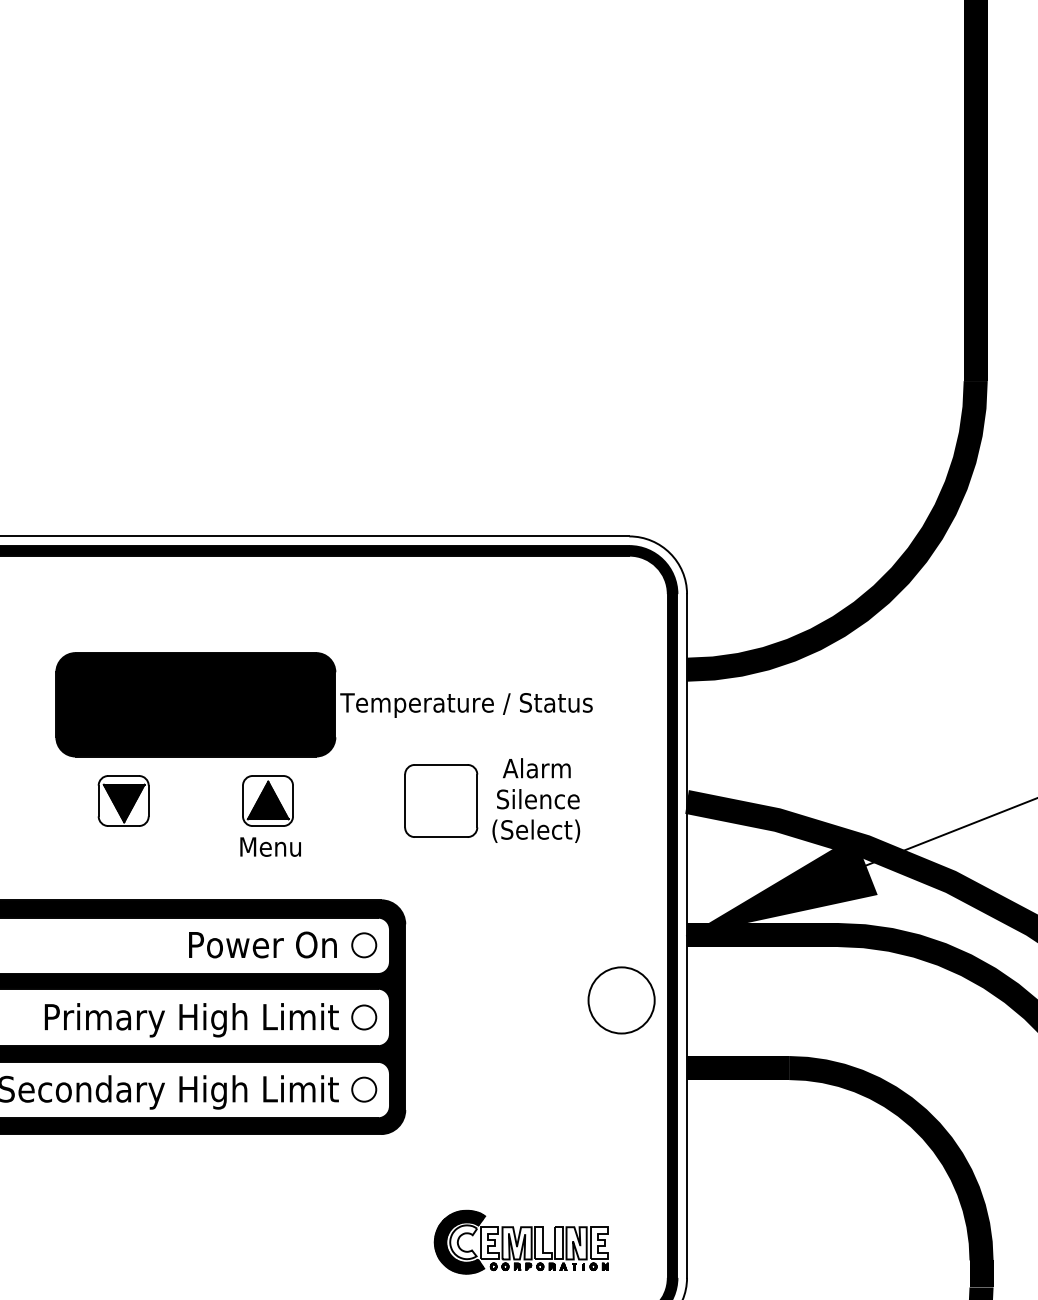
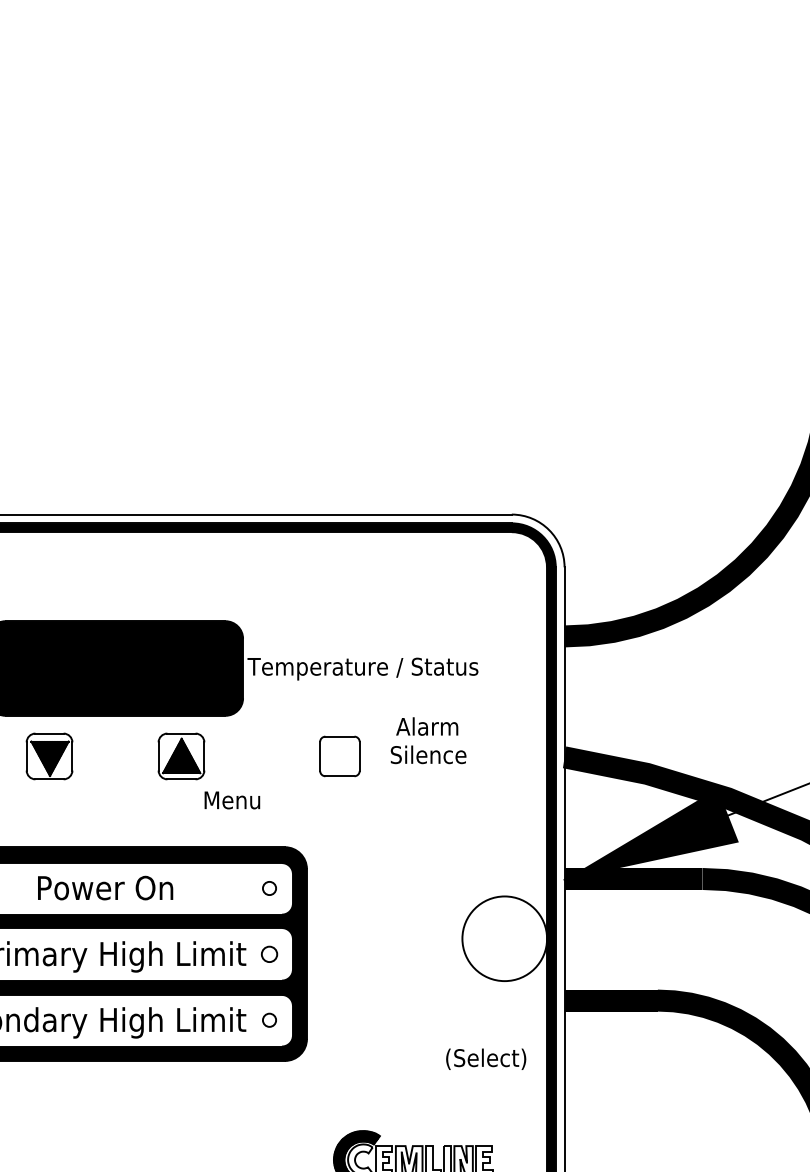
part: (441, 800) -> (340, 756), size x0.6
text: (536, 830) -> (486, 1058), moved
text: (270, 846) -> (232, 799), moved
text: (262, 944) -> (105, 887), moved
circle: (364, 945) -> (269, 888), size x0.6
circle: (621, 1000) -> (504, 938), size x1.4
circle: (364, 1017) -> (269, 954), size x0.7
circle: (364, 1089) -> (269, 1020), size x0.6

